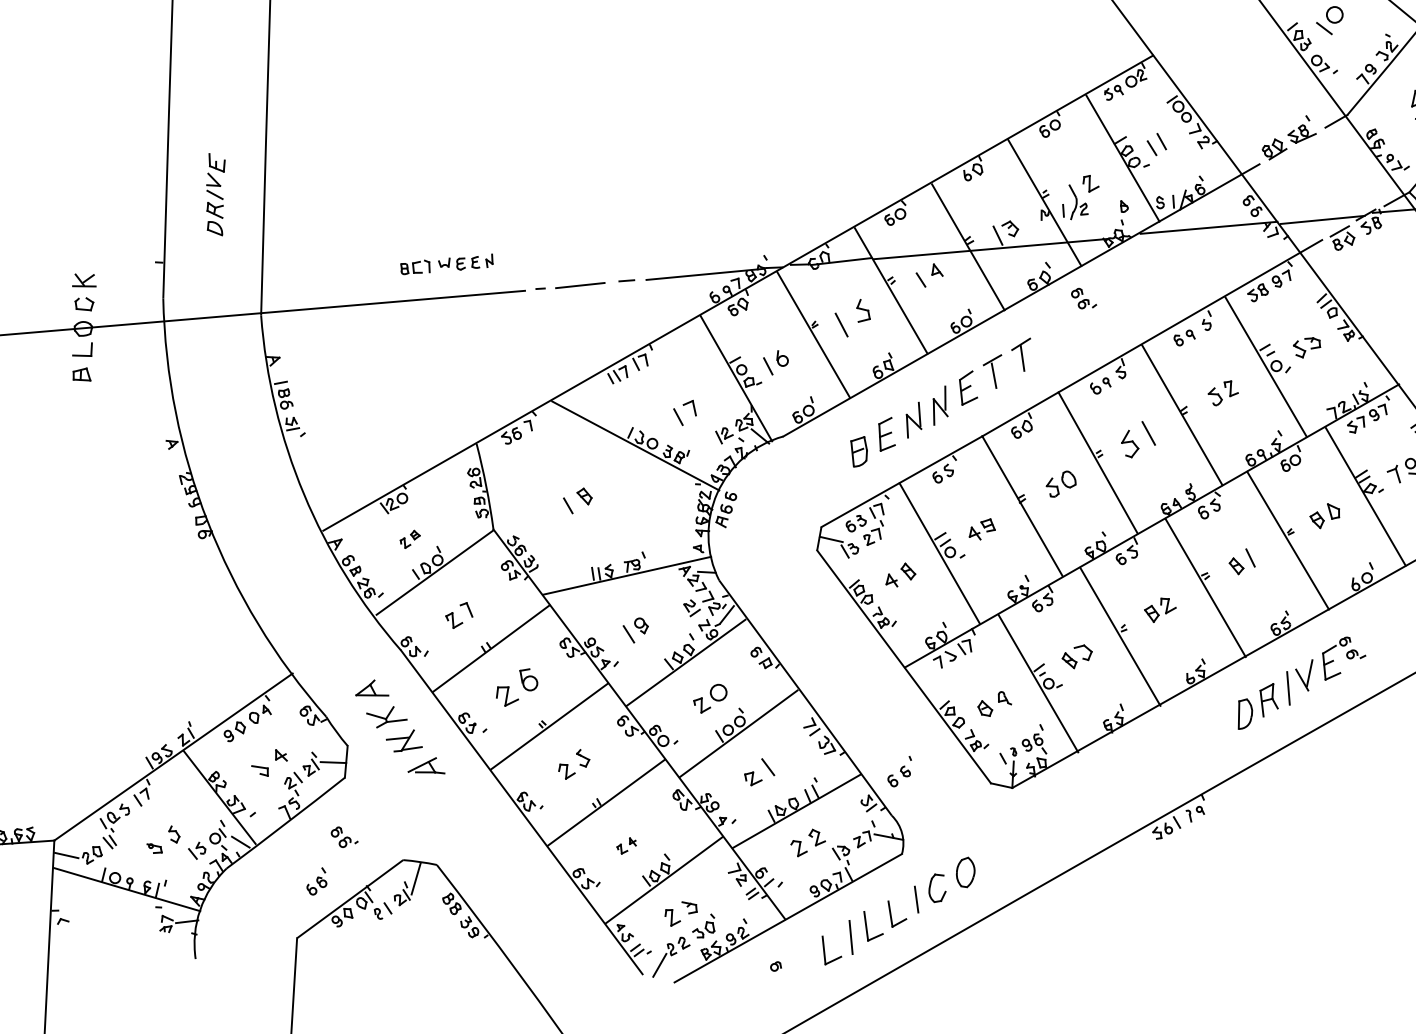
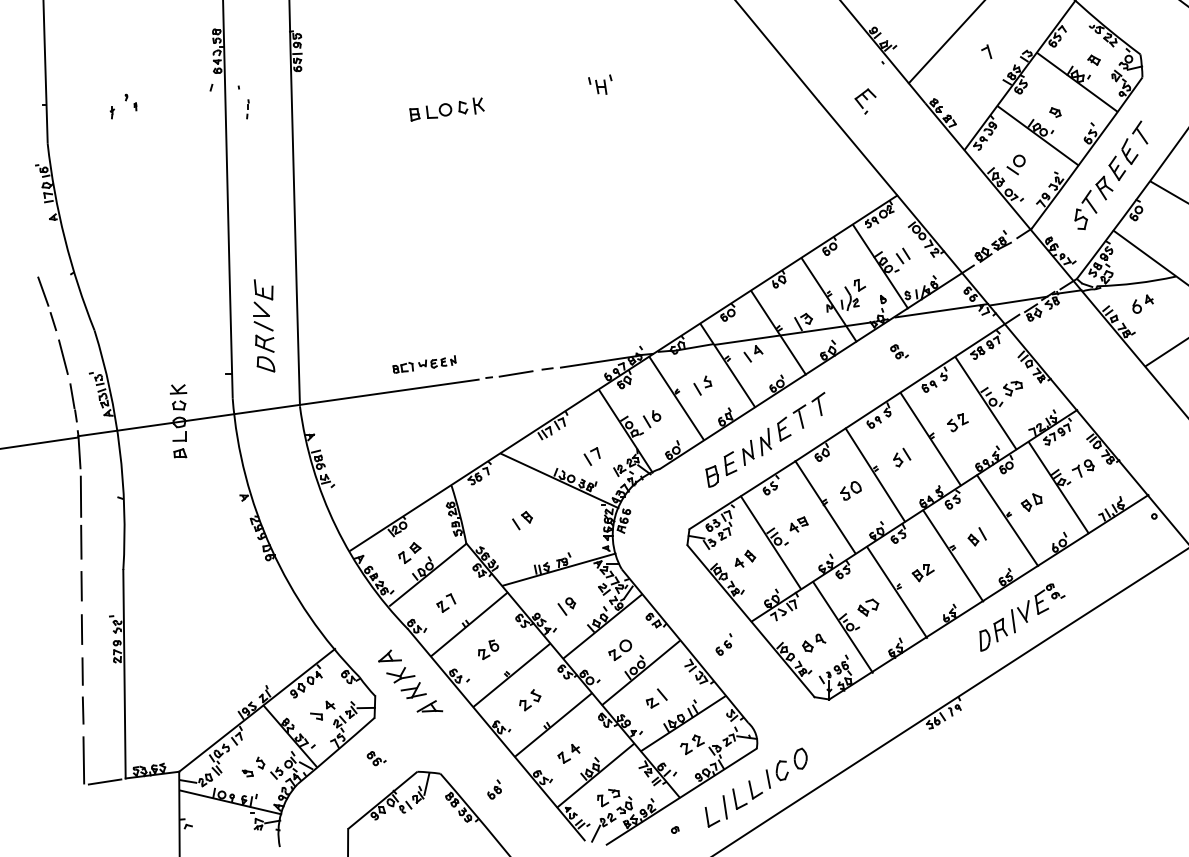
part: (215, 194) -> (264, 325), size x1.67
part: (1084, 298) -> (899, 351), moved
part: (852, 317) -> (702, 385), size x0.71
part: (1139, 439) -> (902, 457), size x0.71
part: (409, 539) -> (409, 553), size x1.67
part: (517, 686) -> (488, 649), size x0.71
part: (898, 771) -> (723, 644), moved
part: (625, 845) -> (568, 753), size x1.67
part: (316, 881) -> (494, 789), moved

